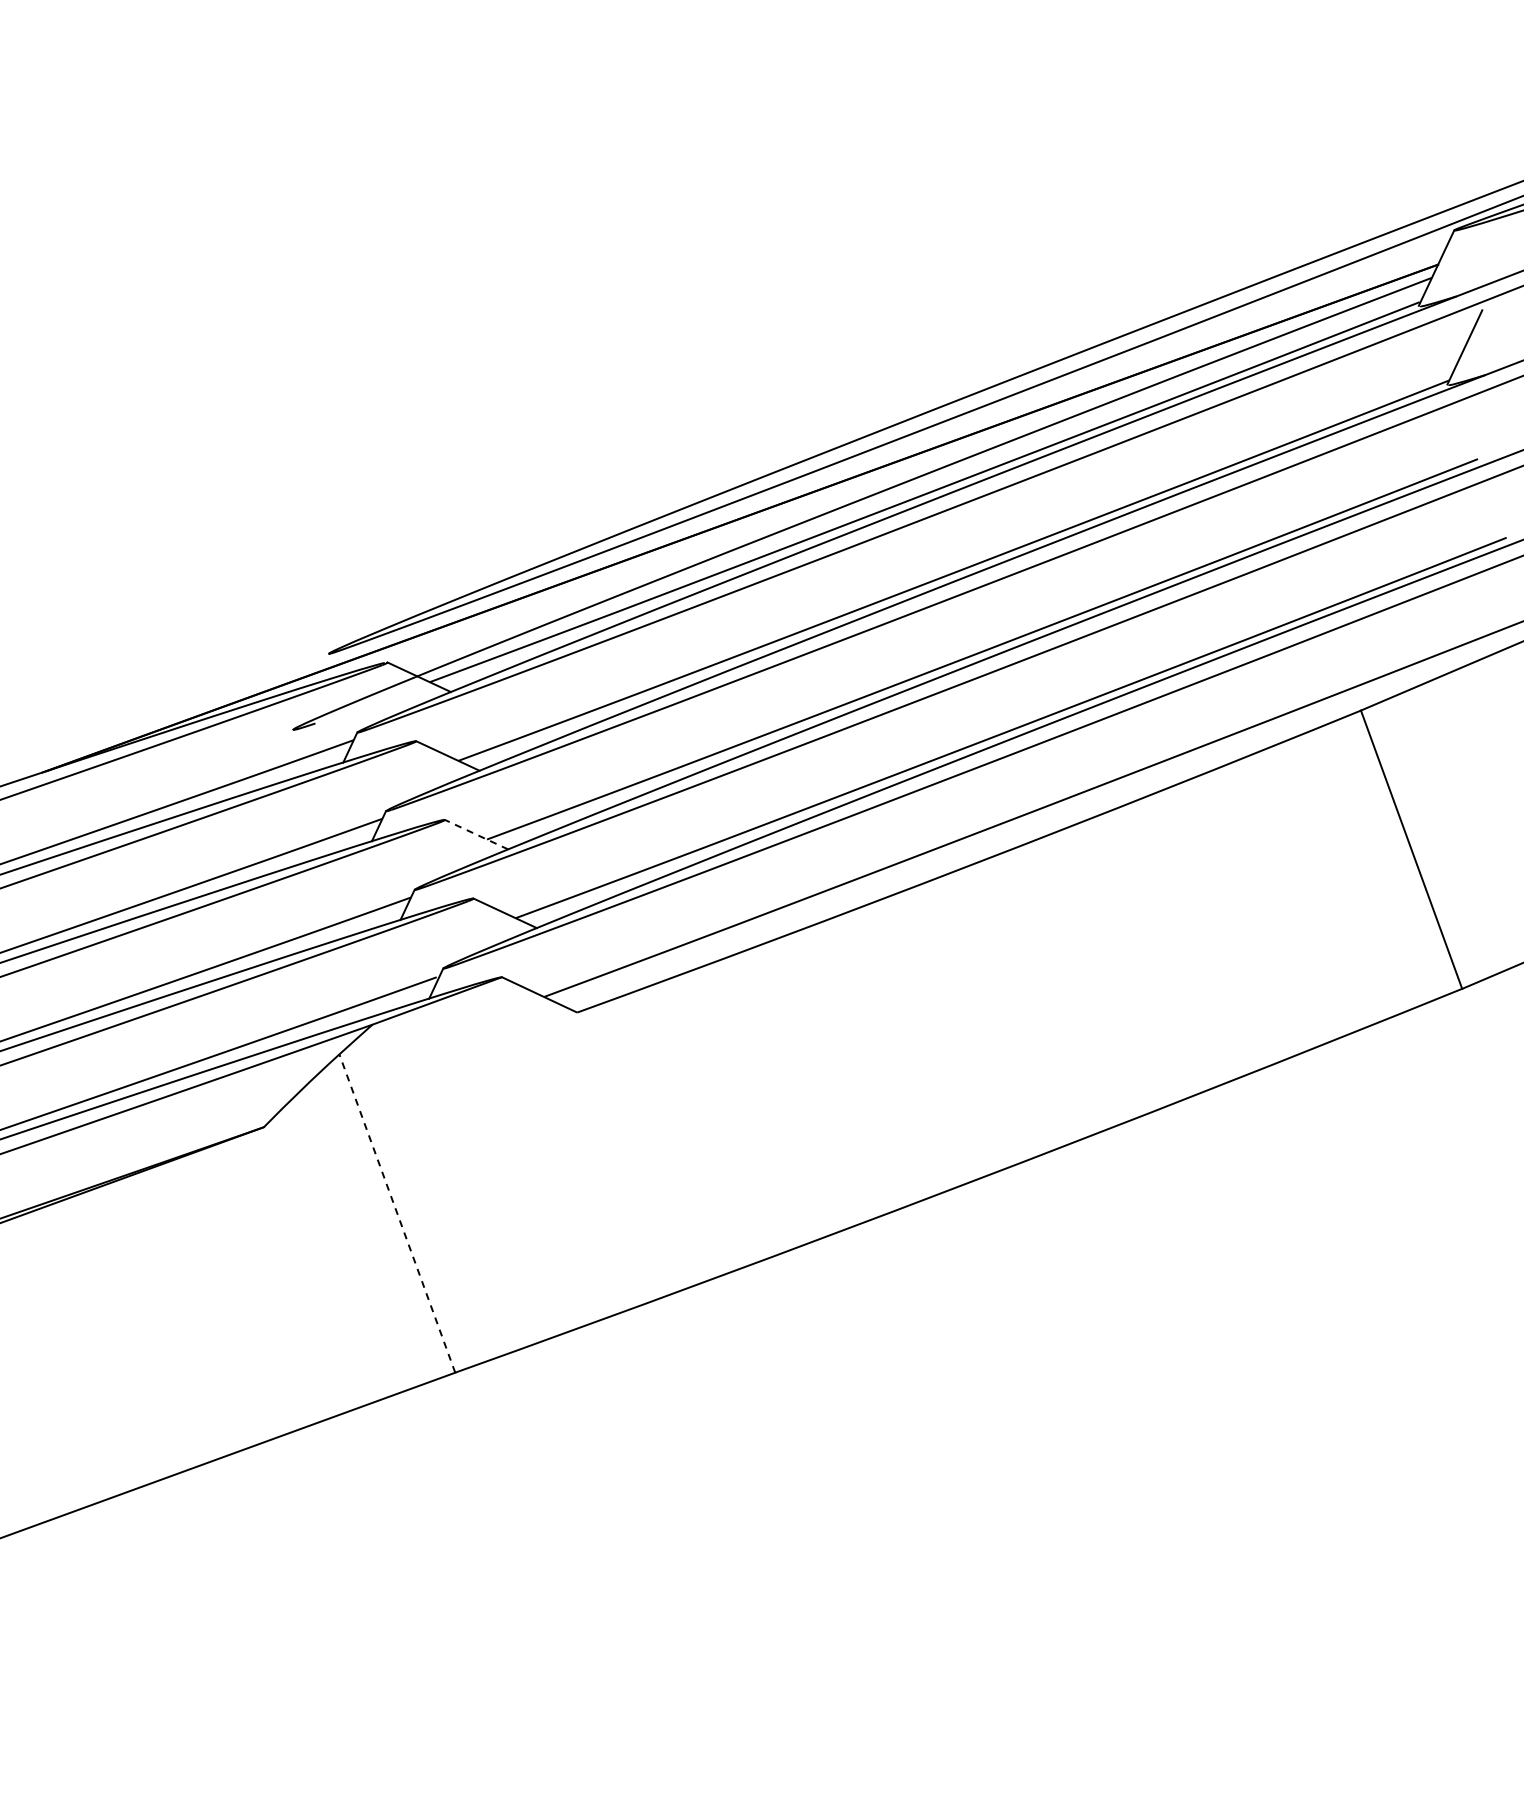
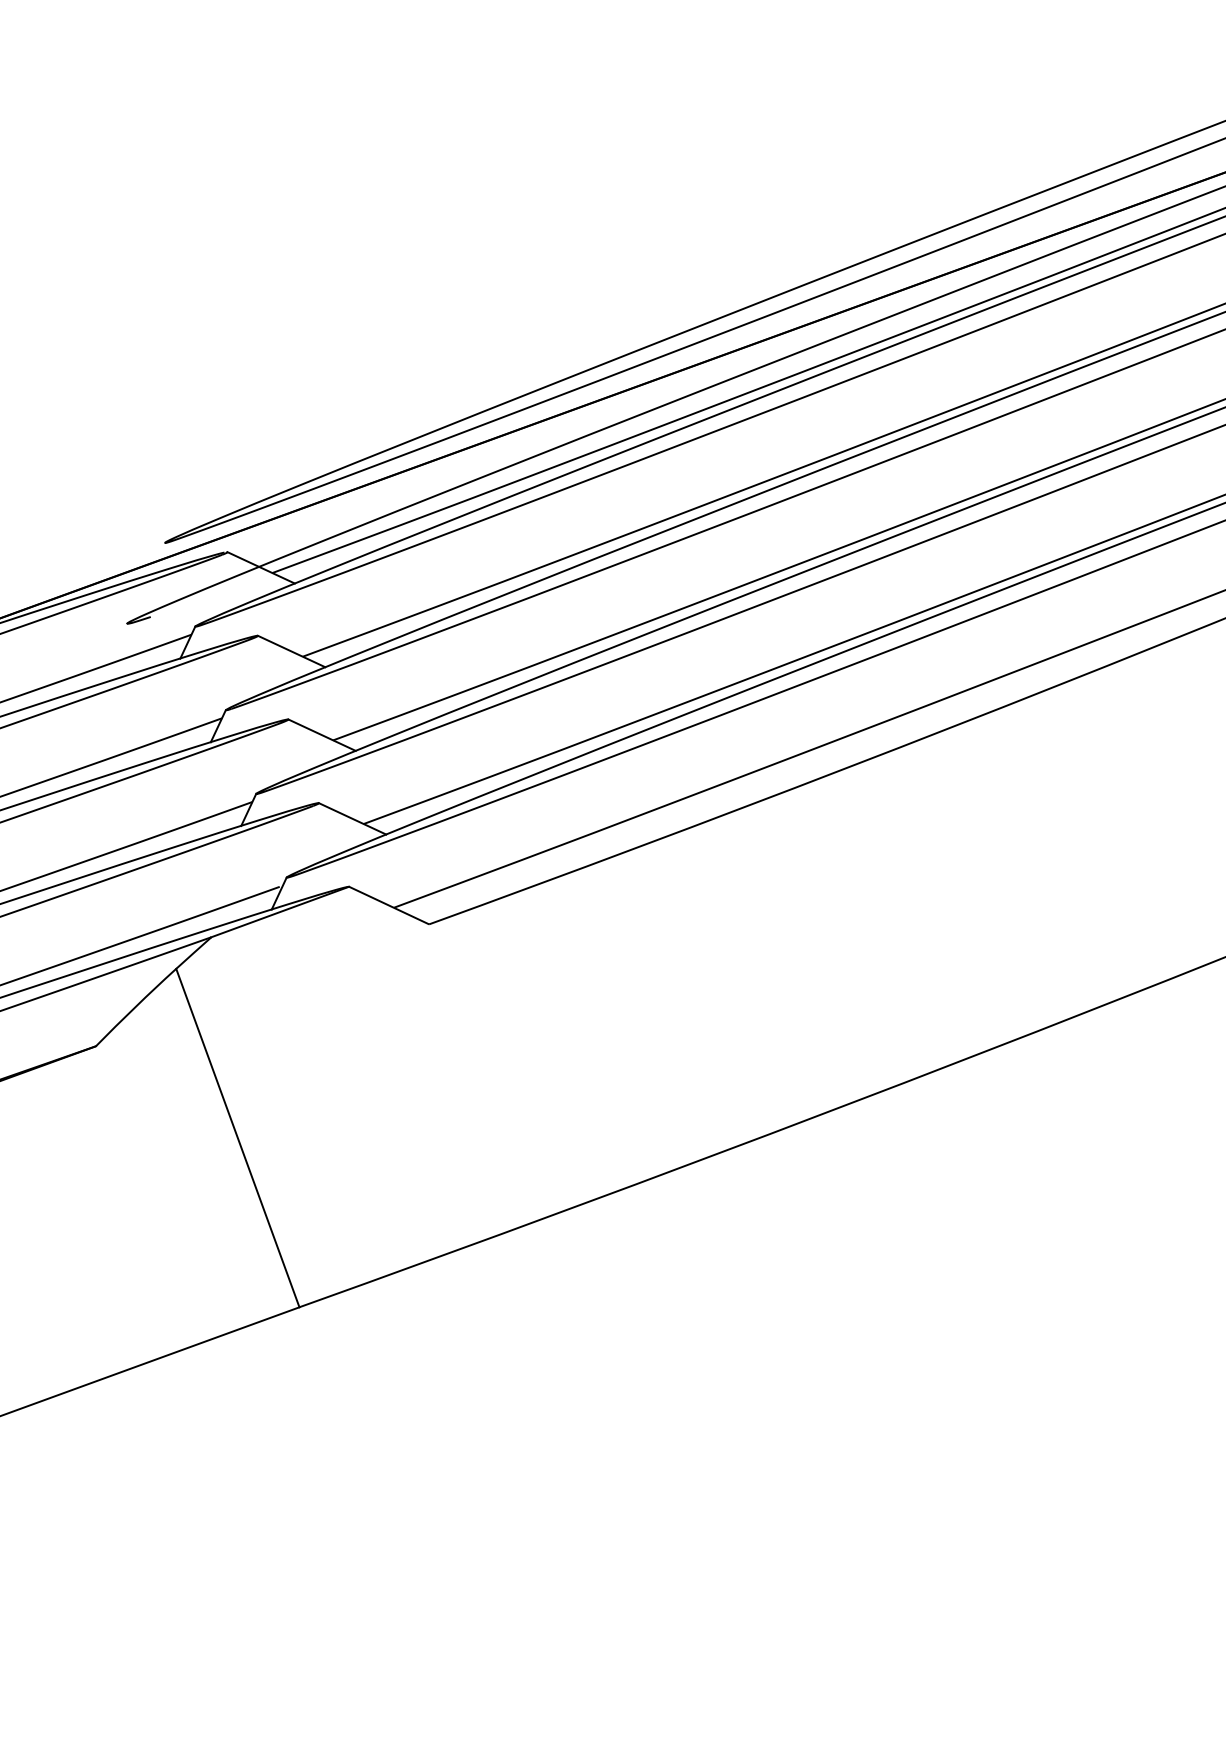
line: (476, 834) -> (322, 735), dashed -> solid
line: (397, 1213) -> (238, 1138), dashed -> solid

